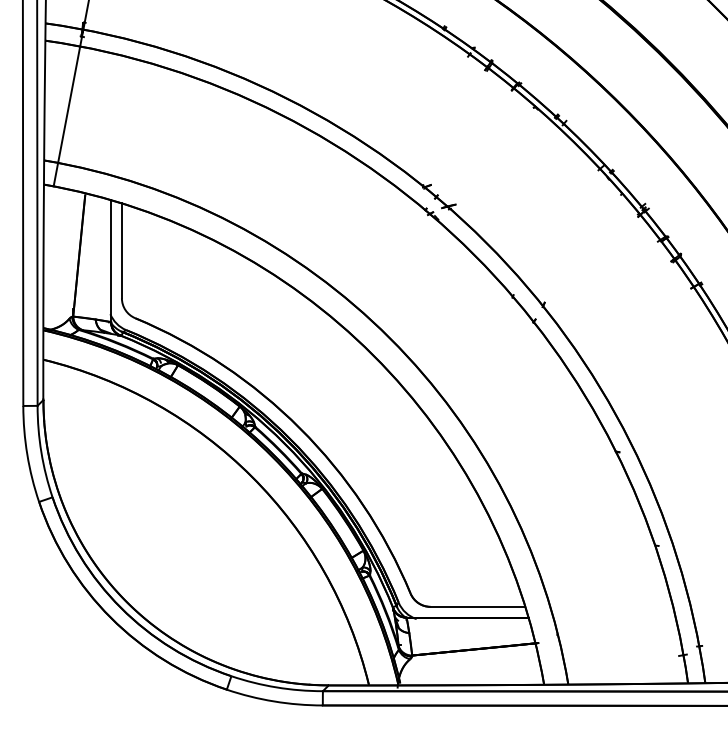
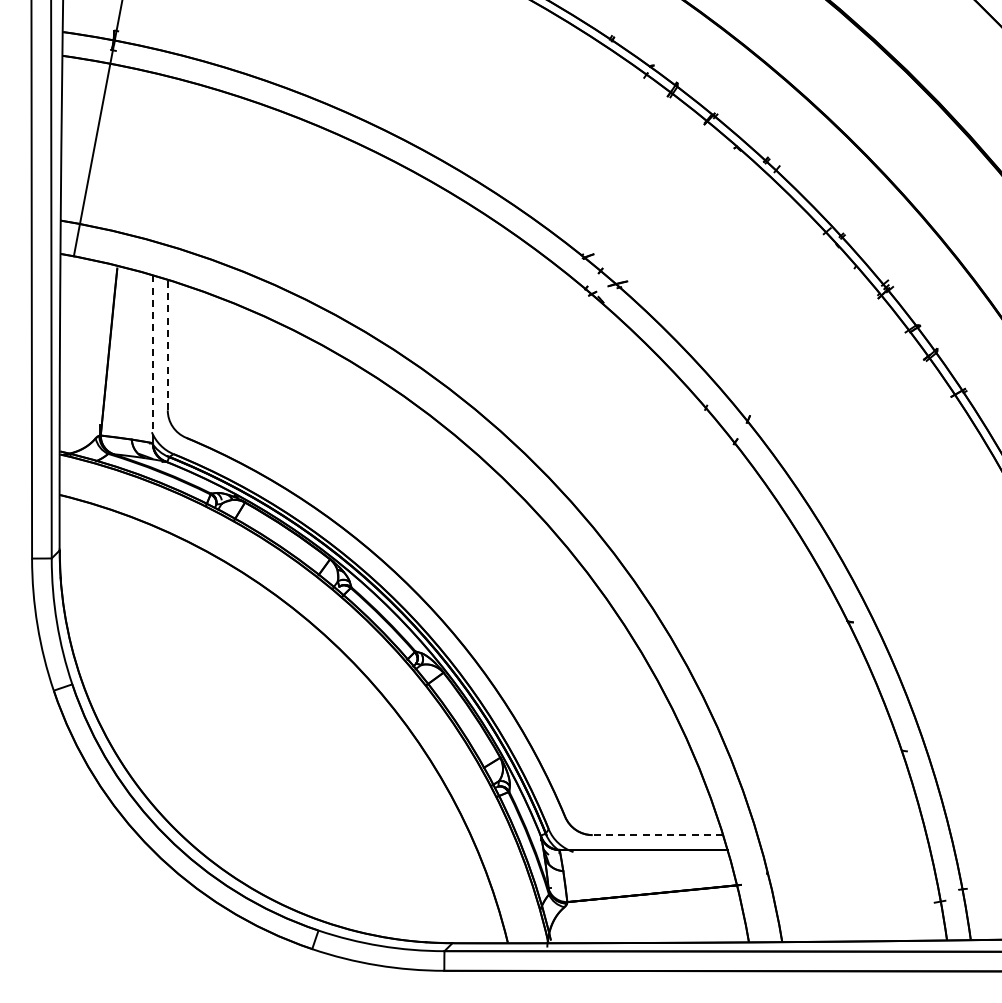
line: (121, 250) -> (167, 344), solid -> dashed
line: (111, 261) -> (153, 359), solid -> dashed
line: (477, 607) -> (657, 835), solid -> dashed

